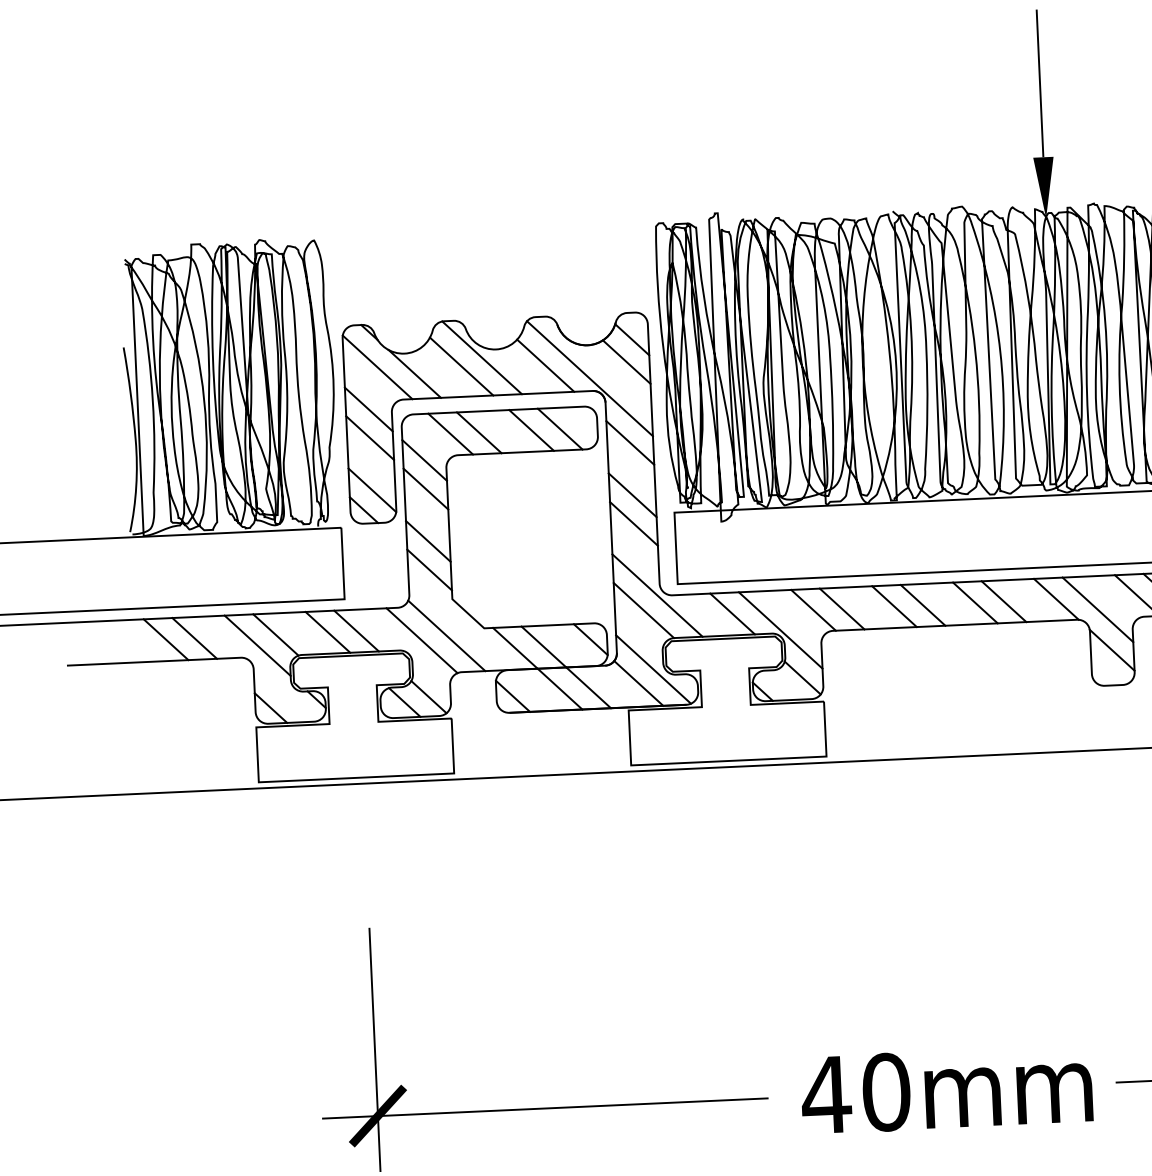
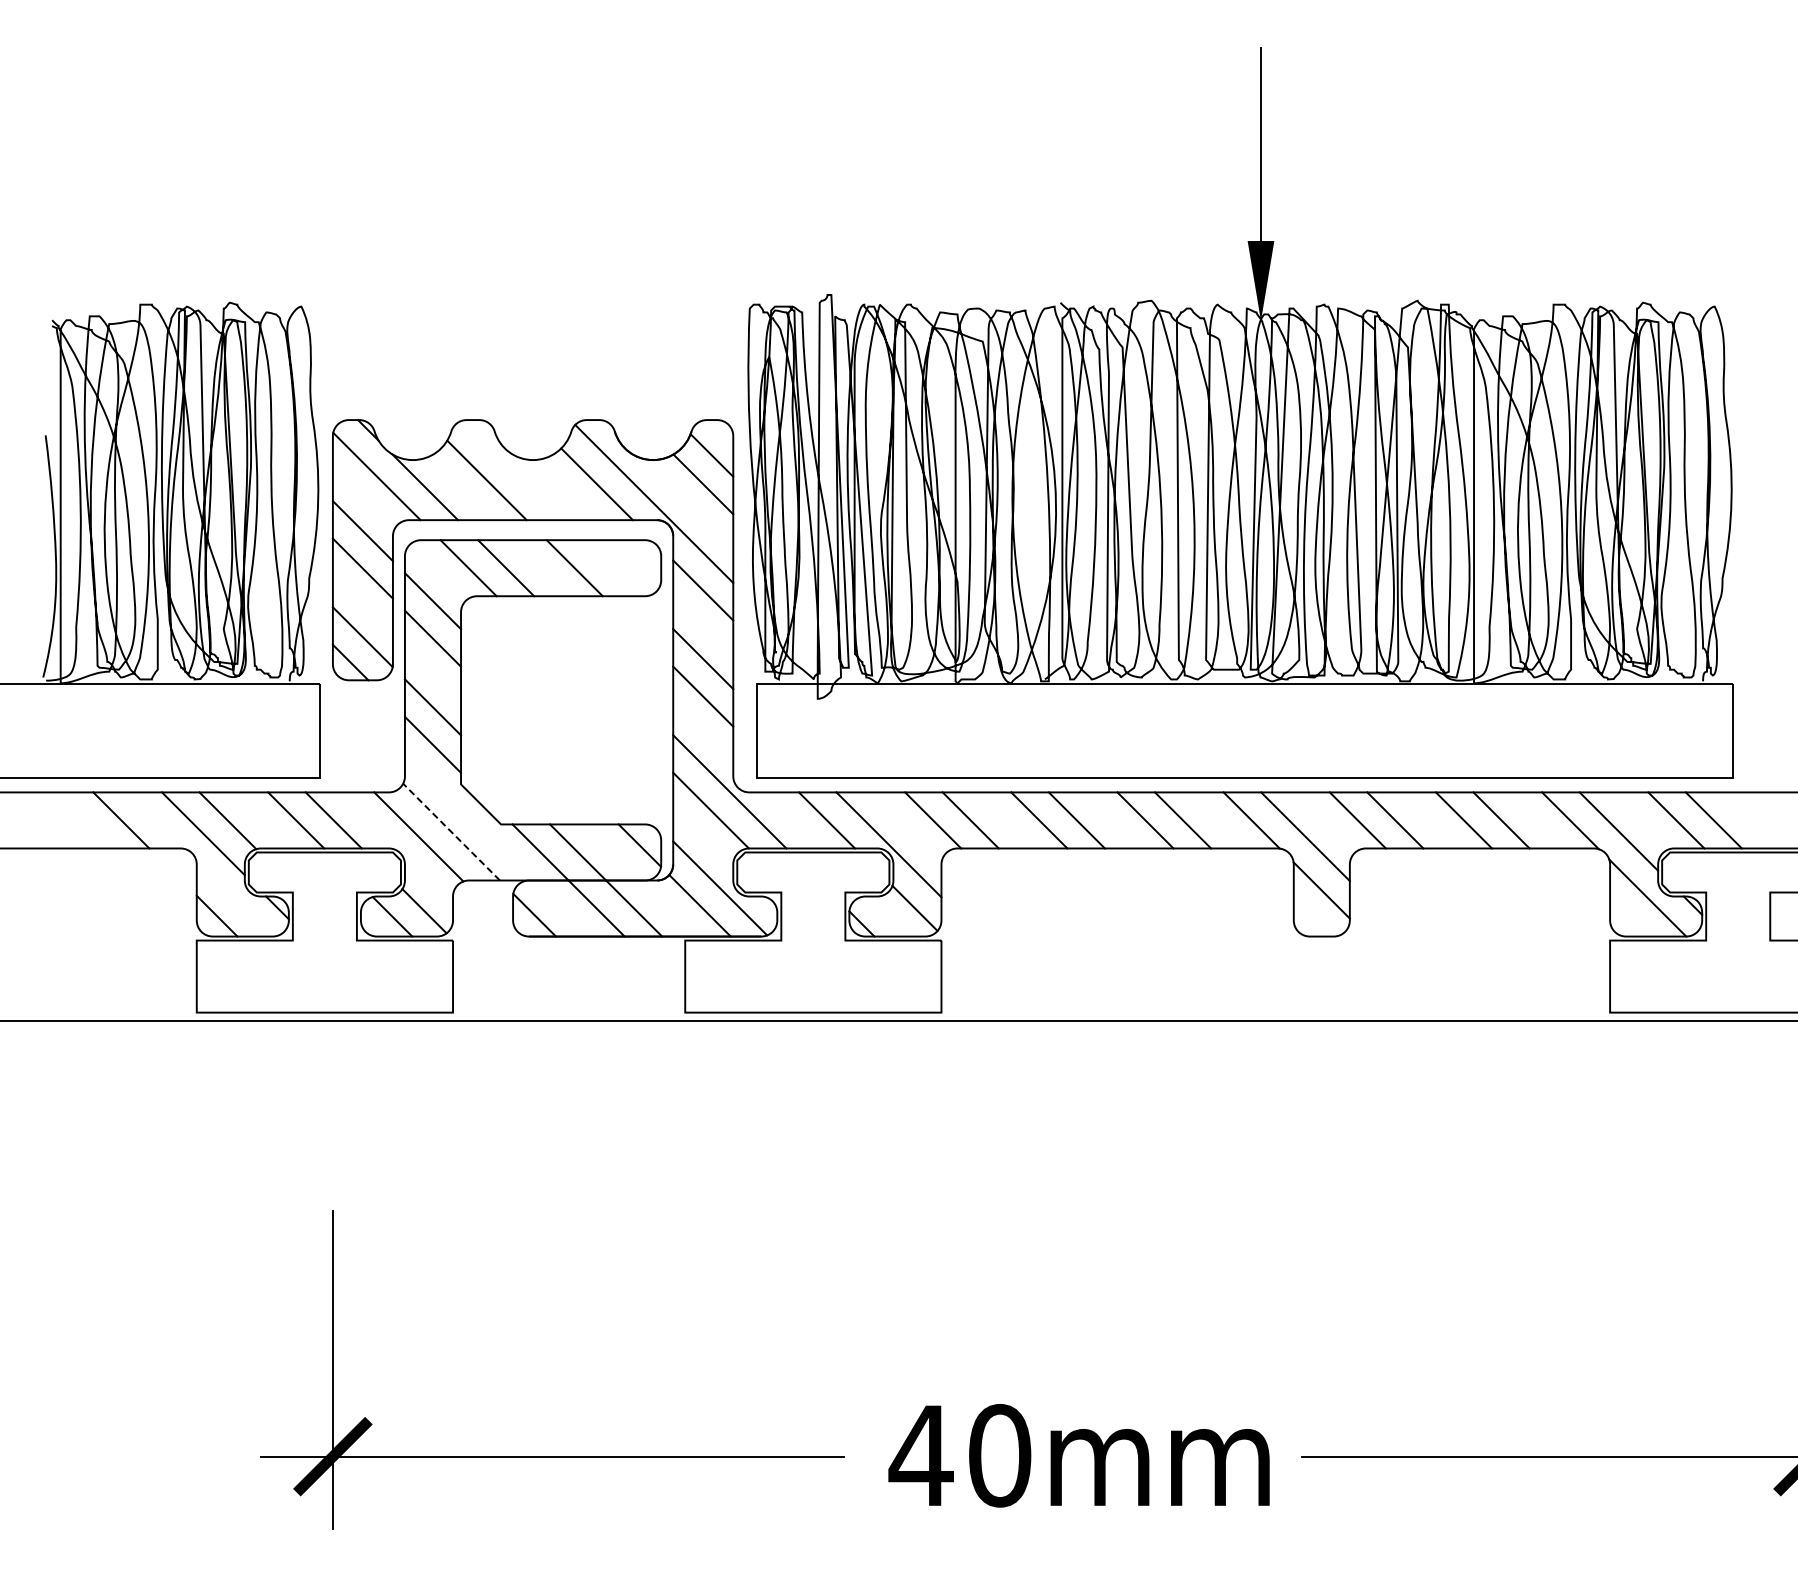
line: (482, 358) -> (514, 470), removed
line: (560, 429) -> (612, 568), removed
line: (446, 635) -> (451, 831), solid -> dashed
line: (165, 639) -> (83, 820), removed

